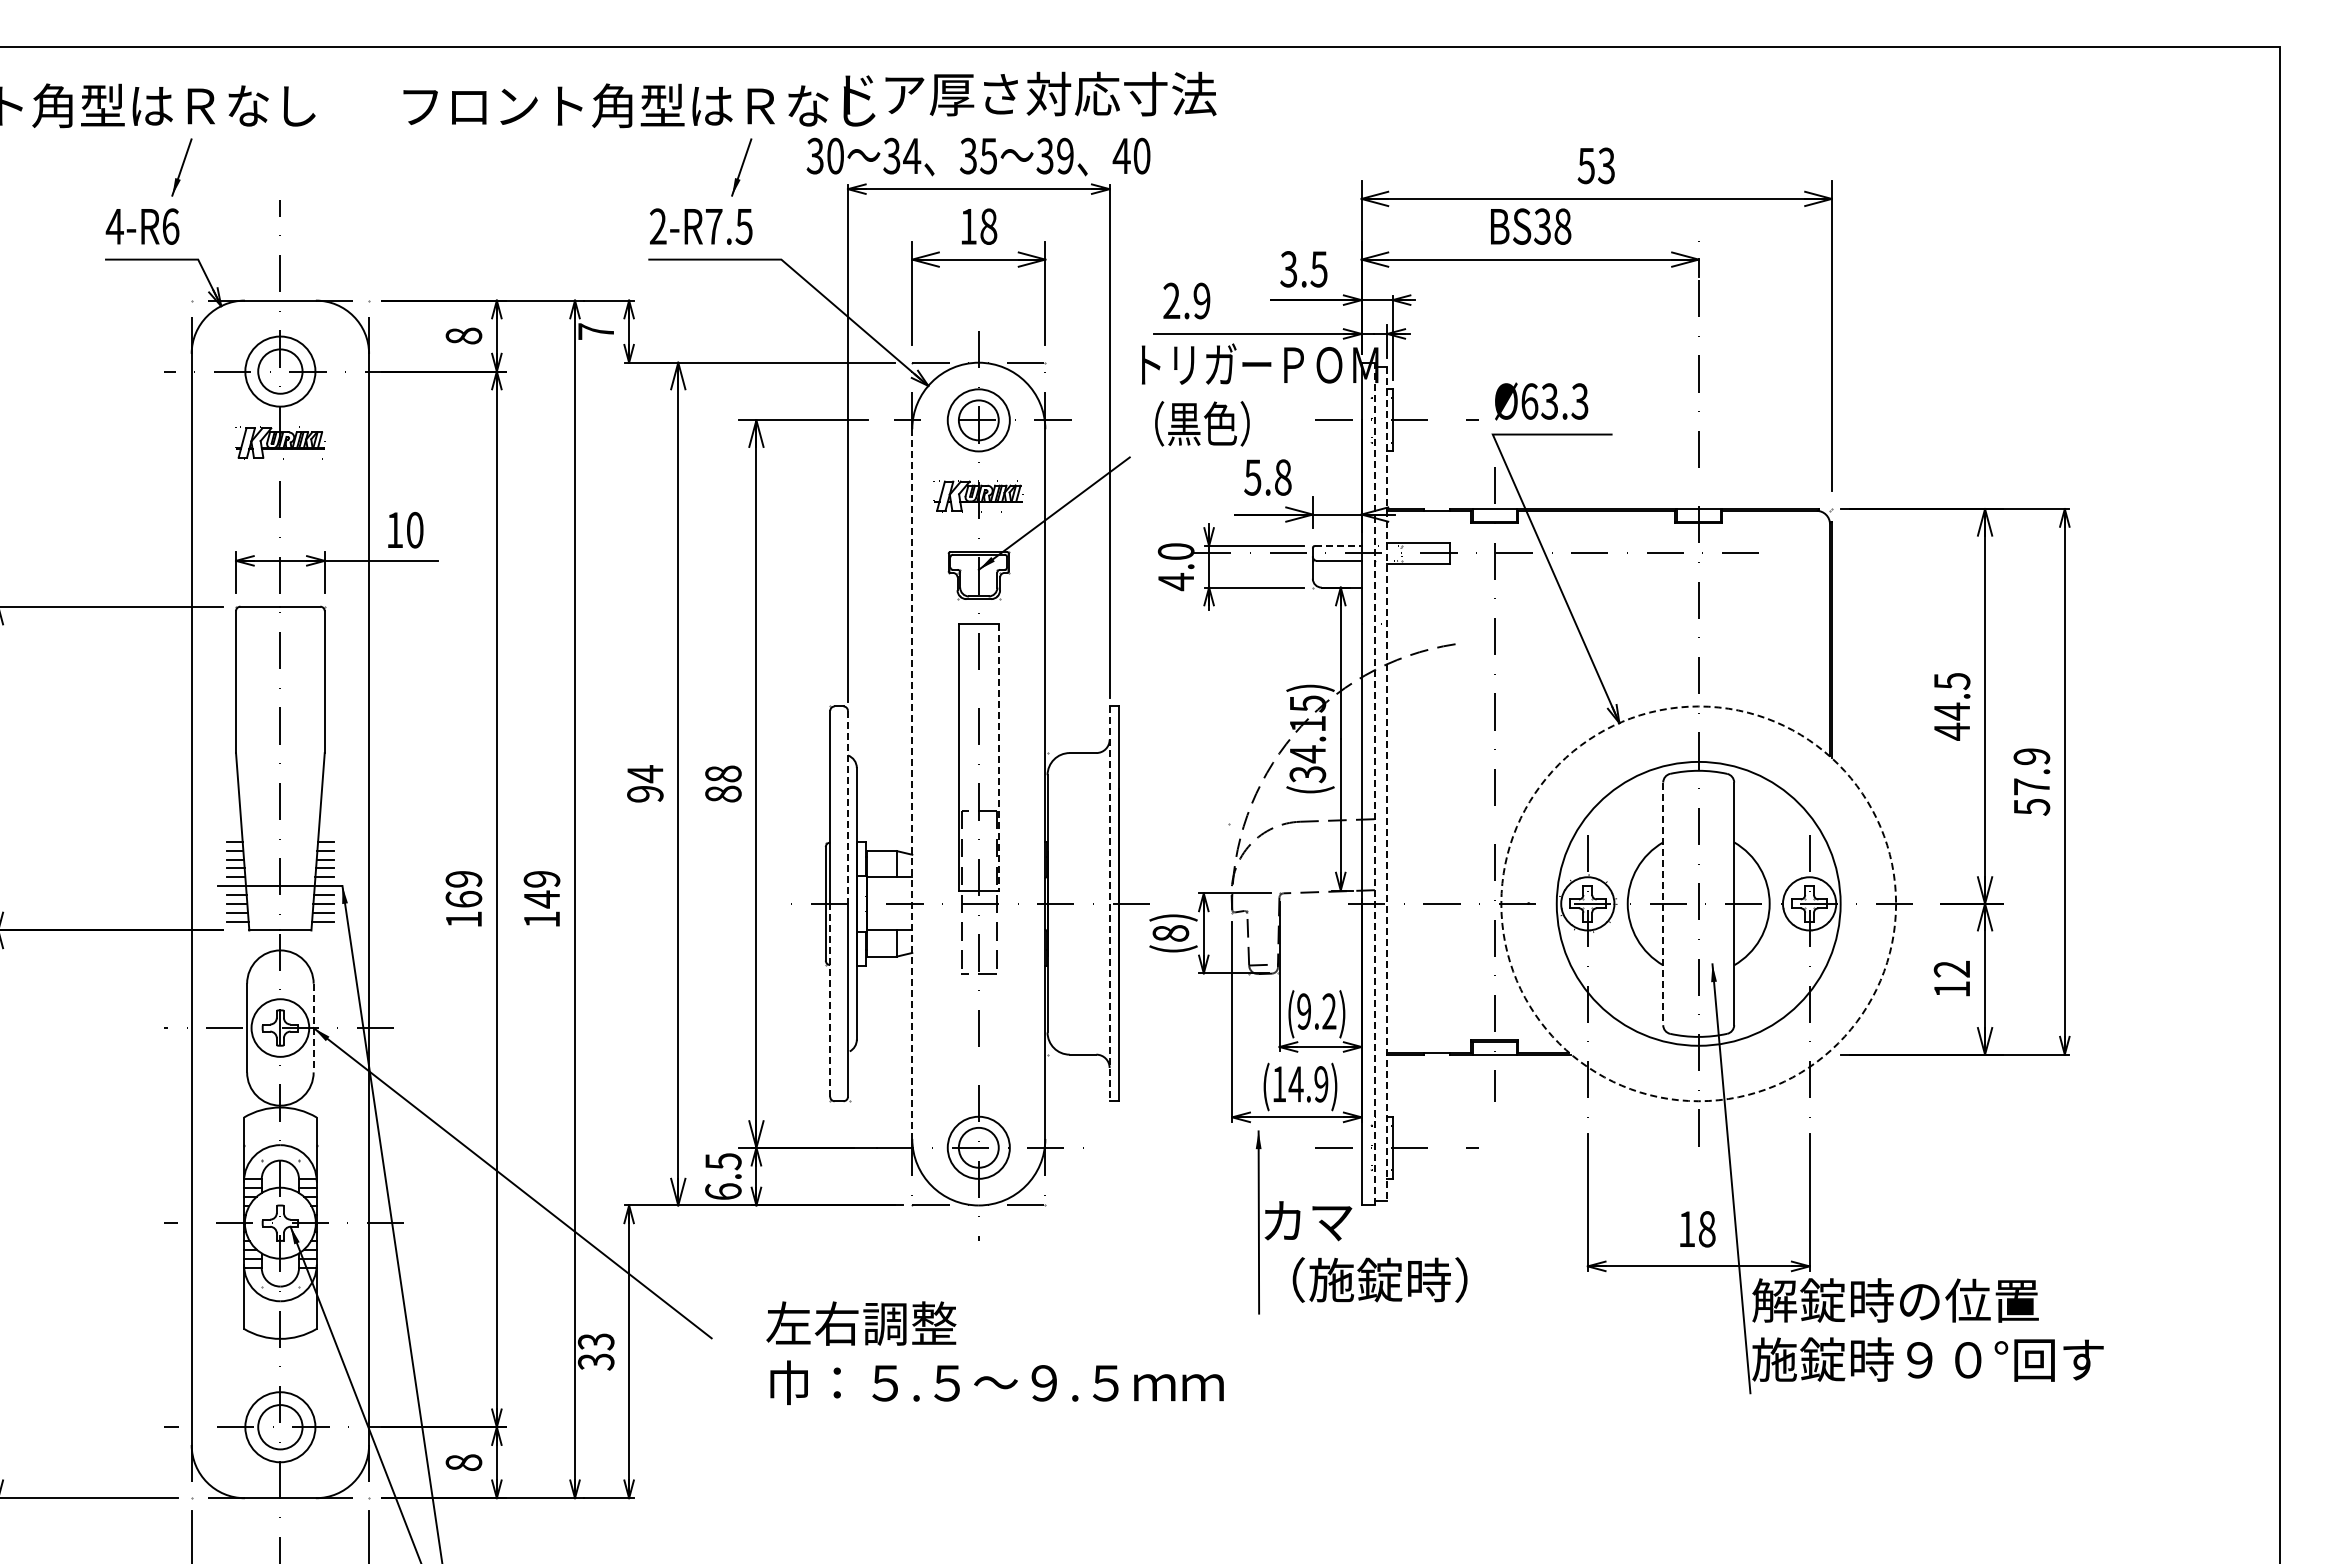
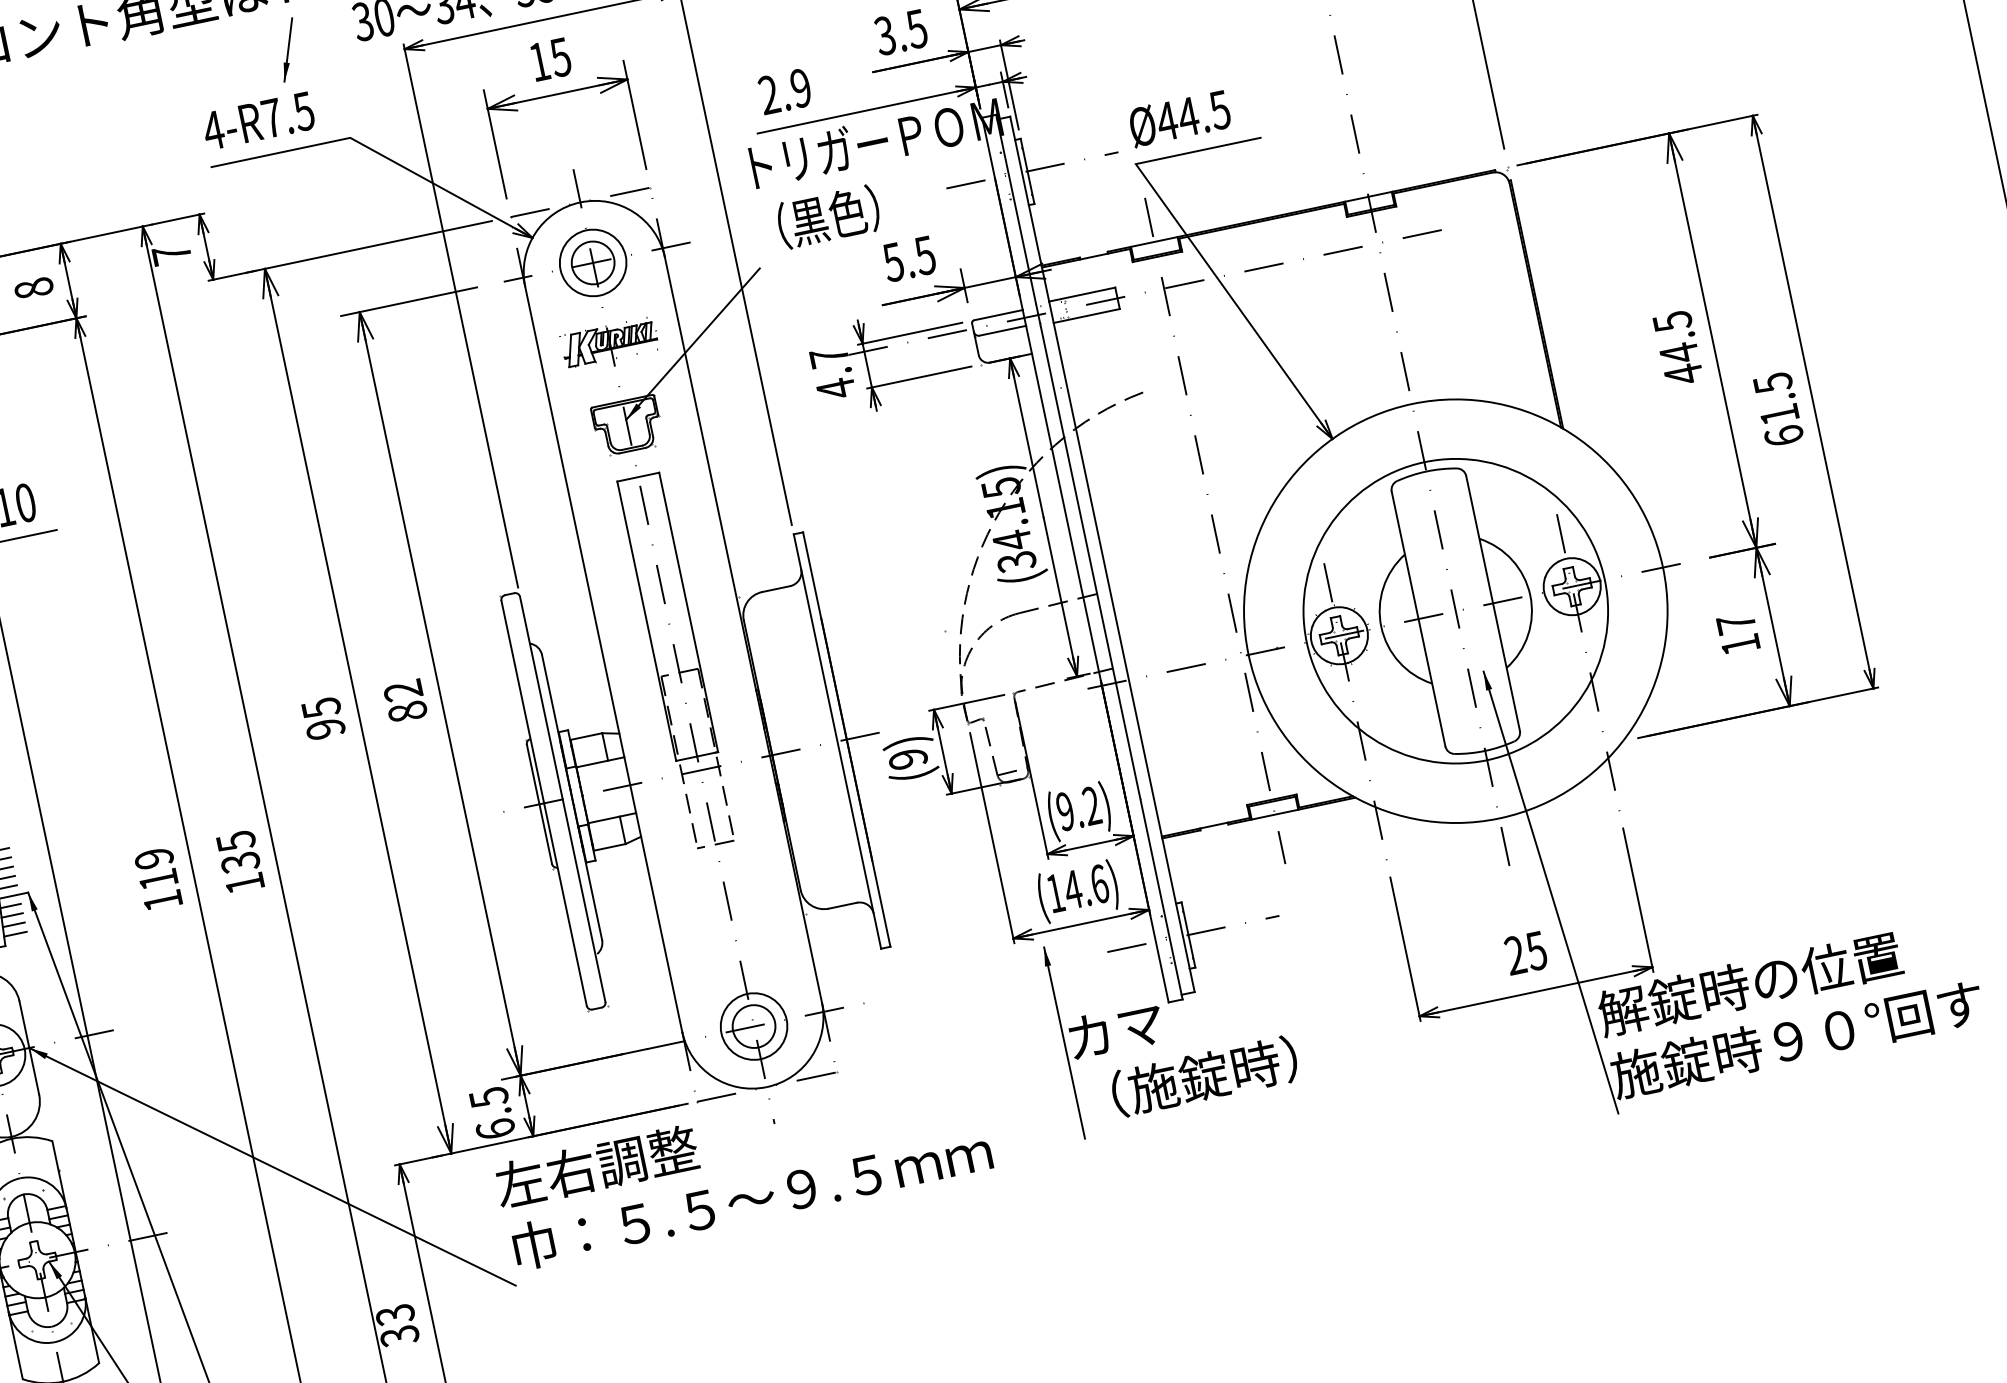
text: (658, 226) -> (214, 130), 2-R7.5 -> 4-R7.5
text: (988, 226) -> (560, 57), 18 -> 15
text: (1554, 401) -> (1193, 115), Ø63.3 -> Ø44.5
text: (1282, 477) -> (924, 255), 5.8 -> 5.5
line: (1339, 545) -> (999, 314), dashed -> solid
text: (1175, 551) -> (828, 357), 4.0 -> 4.7
line: (998, 757) -> (688, 612), dashed -> solid
text: (723, 773) -> (403, 690), 88 -> 82
text: (645, 774) -> (321, 708), 94 -> 95
text: (2031, 781) -> (1778, 409), 57.9 -> 61.5
line: (1374, 783) -> (1088, 556), dashed -> solid
line: (912, 784) -> (604, 659), dashed -> solid
line: (1387, 784) -> (1102, 554), dashed -> solid
line: (847, 807) -> (540, 698), dashed -> solid
text: (541, 889) -> (237, 852), 149 -> 135
text: (463, 898) -> (157, 878), 169 -> 119
circle: (1698, 903) -> (1455, 610), dashed -> solid
line: (1109, 904) -> (837, 742), dashed -> solid
line: (1663, 904) -> (1418, 619), dashed -> solid
text: (1170, 933) -> (907, 759), (8) -> (9)
text: (1951, 968) -> (1735, 623), 12 -> 17
line: (830, 999) -> (565, 903), dashed -> solid
line: (313, 1028) -> (29, 1048), dashed -> solid
text: (1321, 1084) -> (1099, 884), (14.9) -> (14.6)
text: (1696, 1229) -> (1525, 953), 18 -> 25
text: (994, 1352) -> (742, 1167), moved

